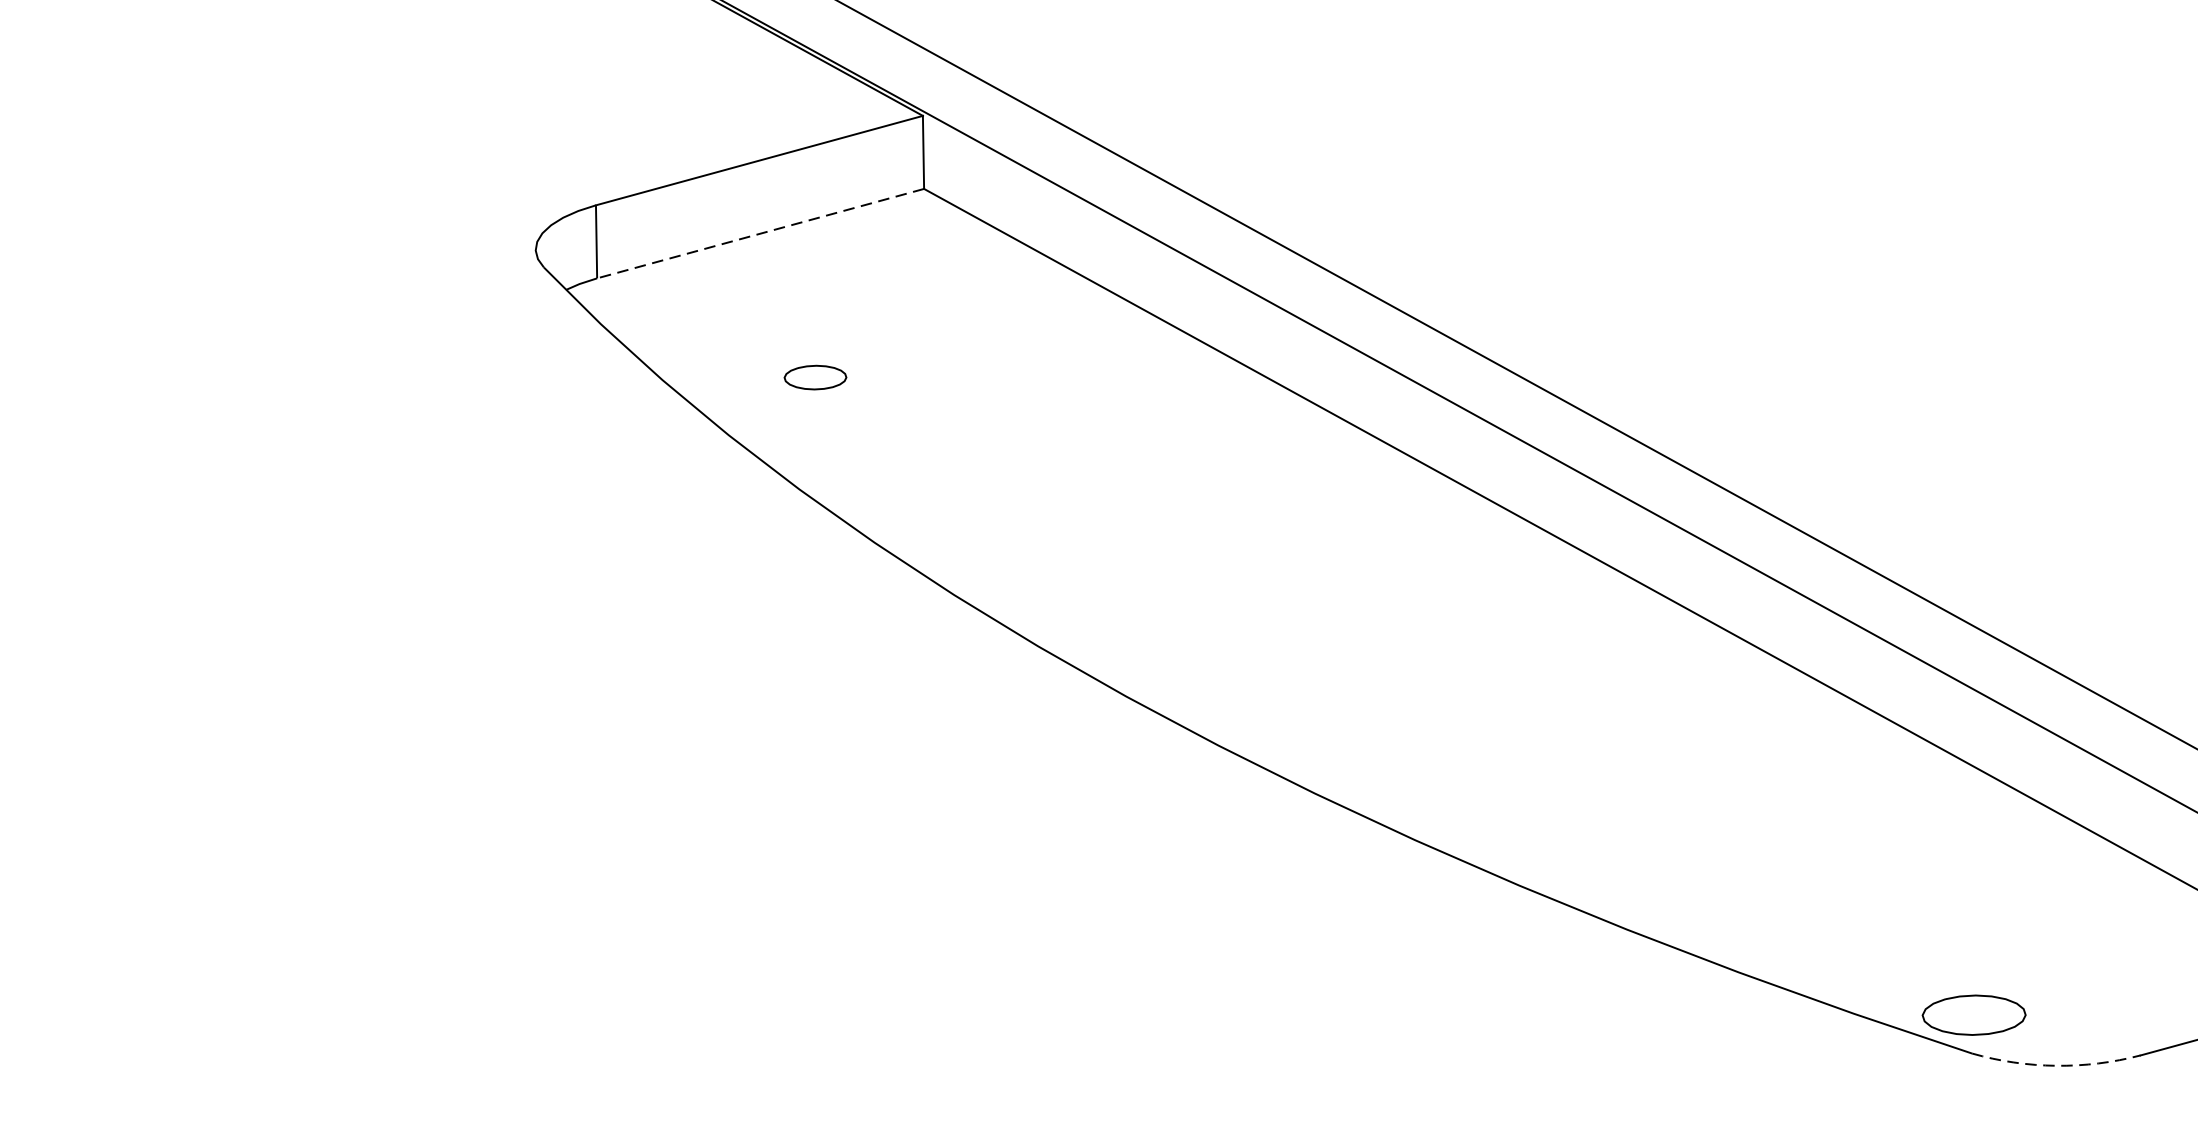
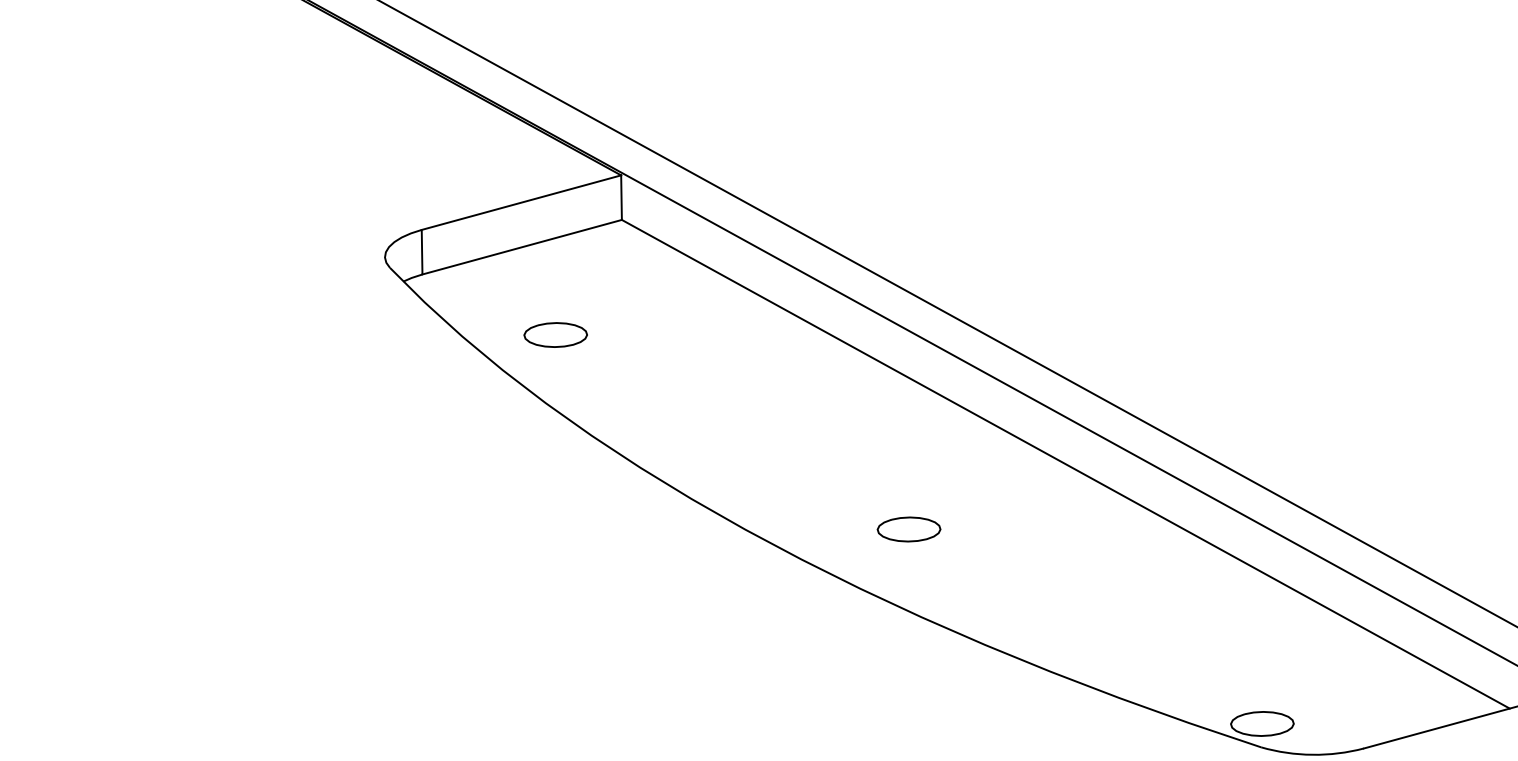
line: (759, 234) -> (521, 247), dashed -> solid
part: (815, 376) -> (555, 334), size x1.67
part: (1393, 696) -> (908, 529), added
arc: (2056, 1065) -> (1312, 754), dashed -> solid

